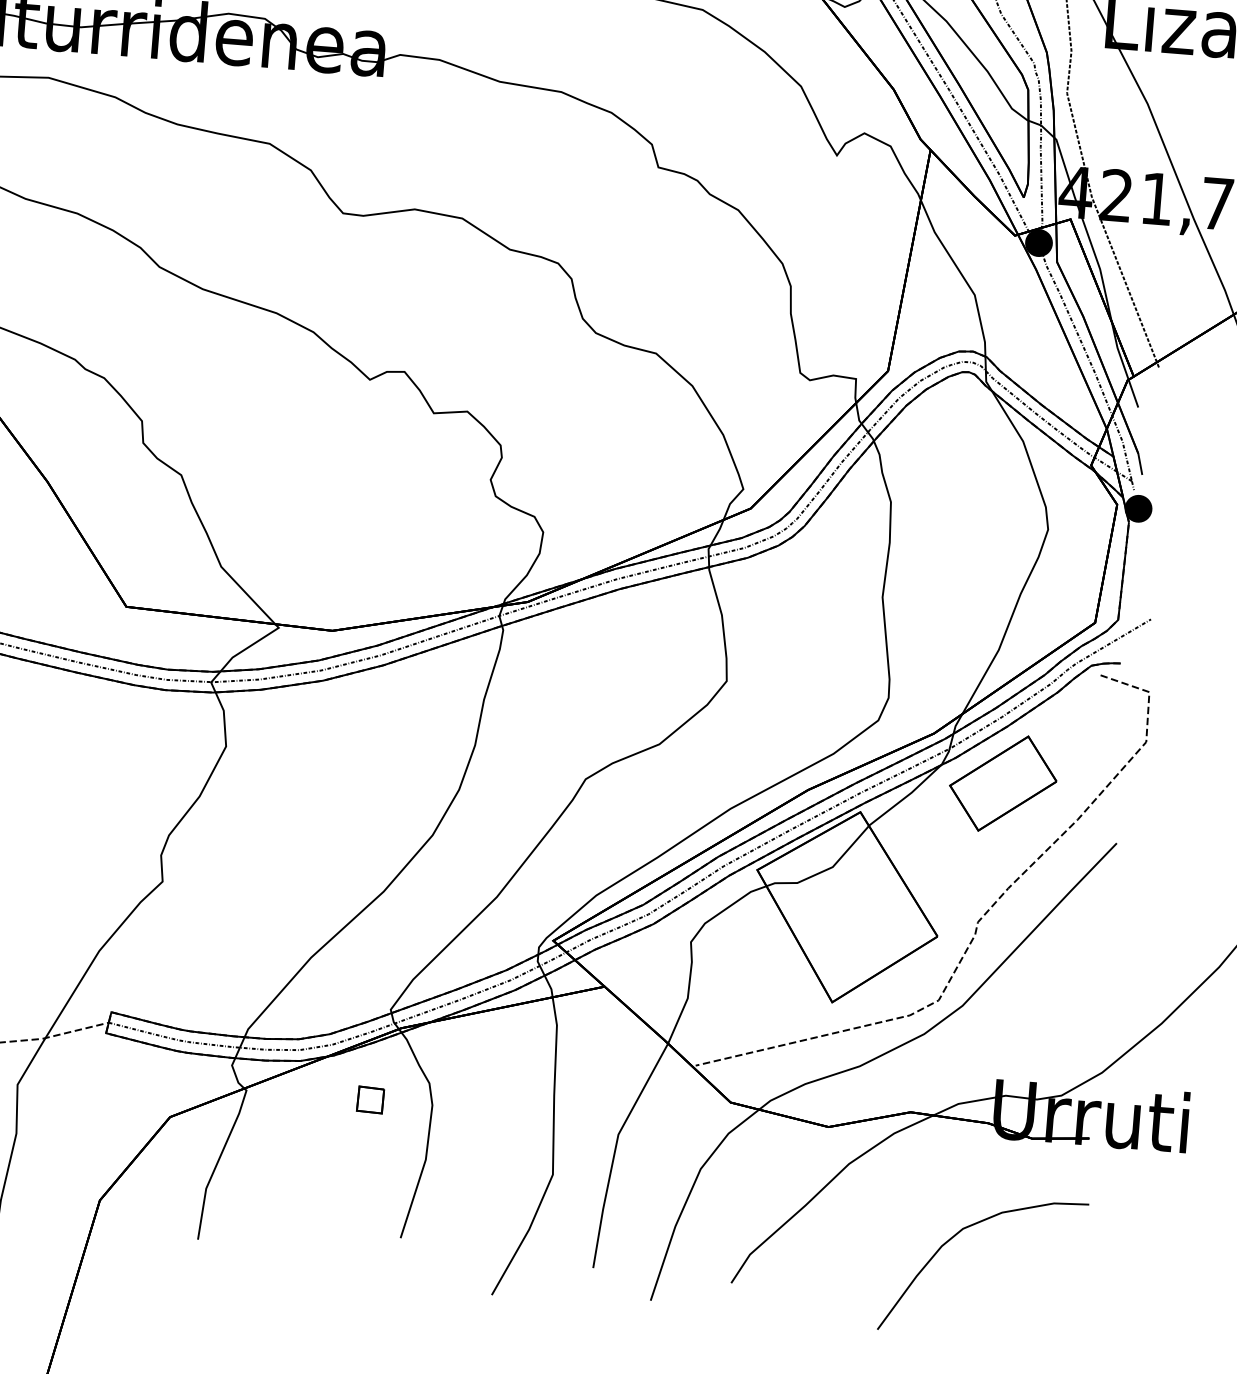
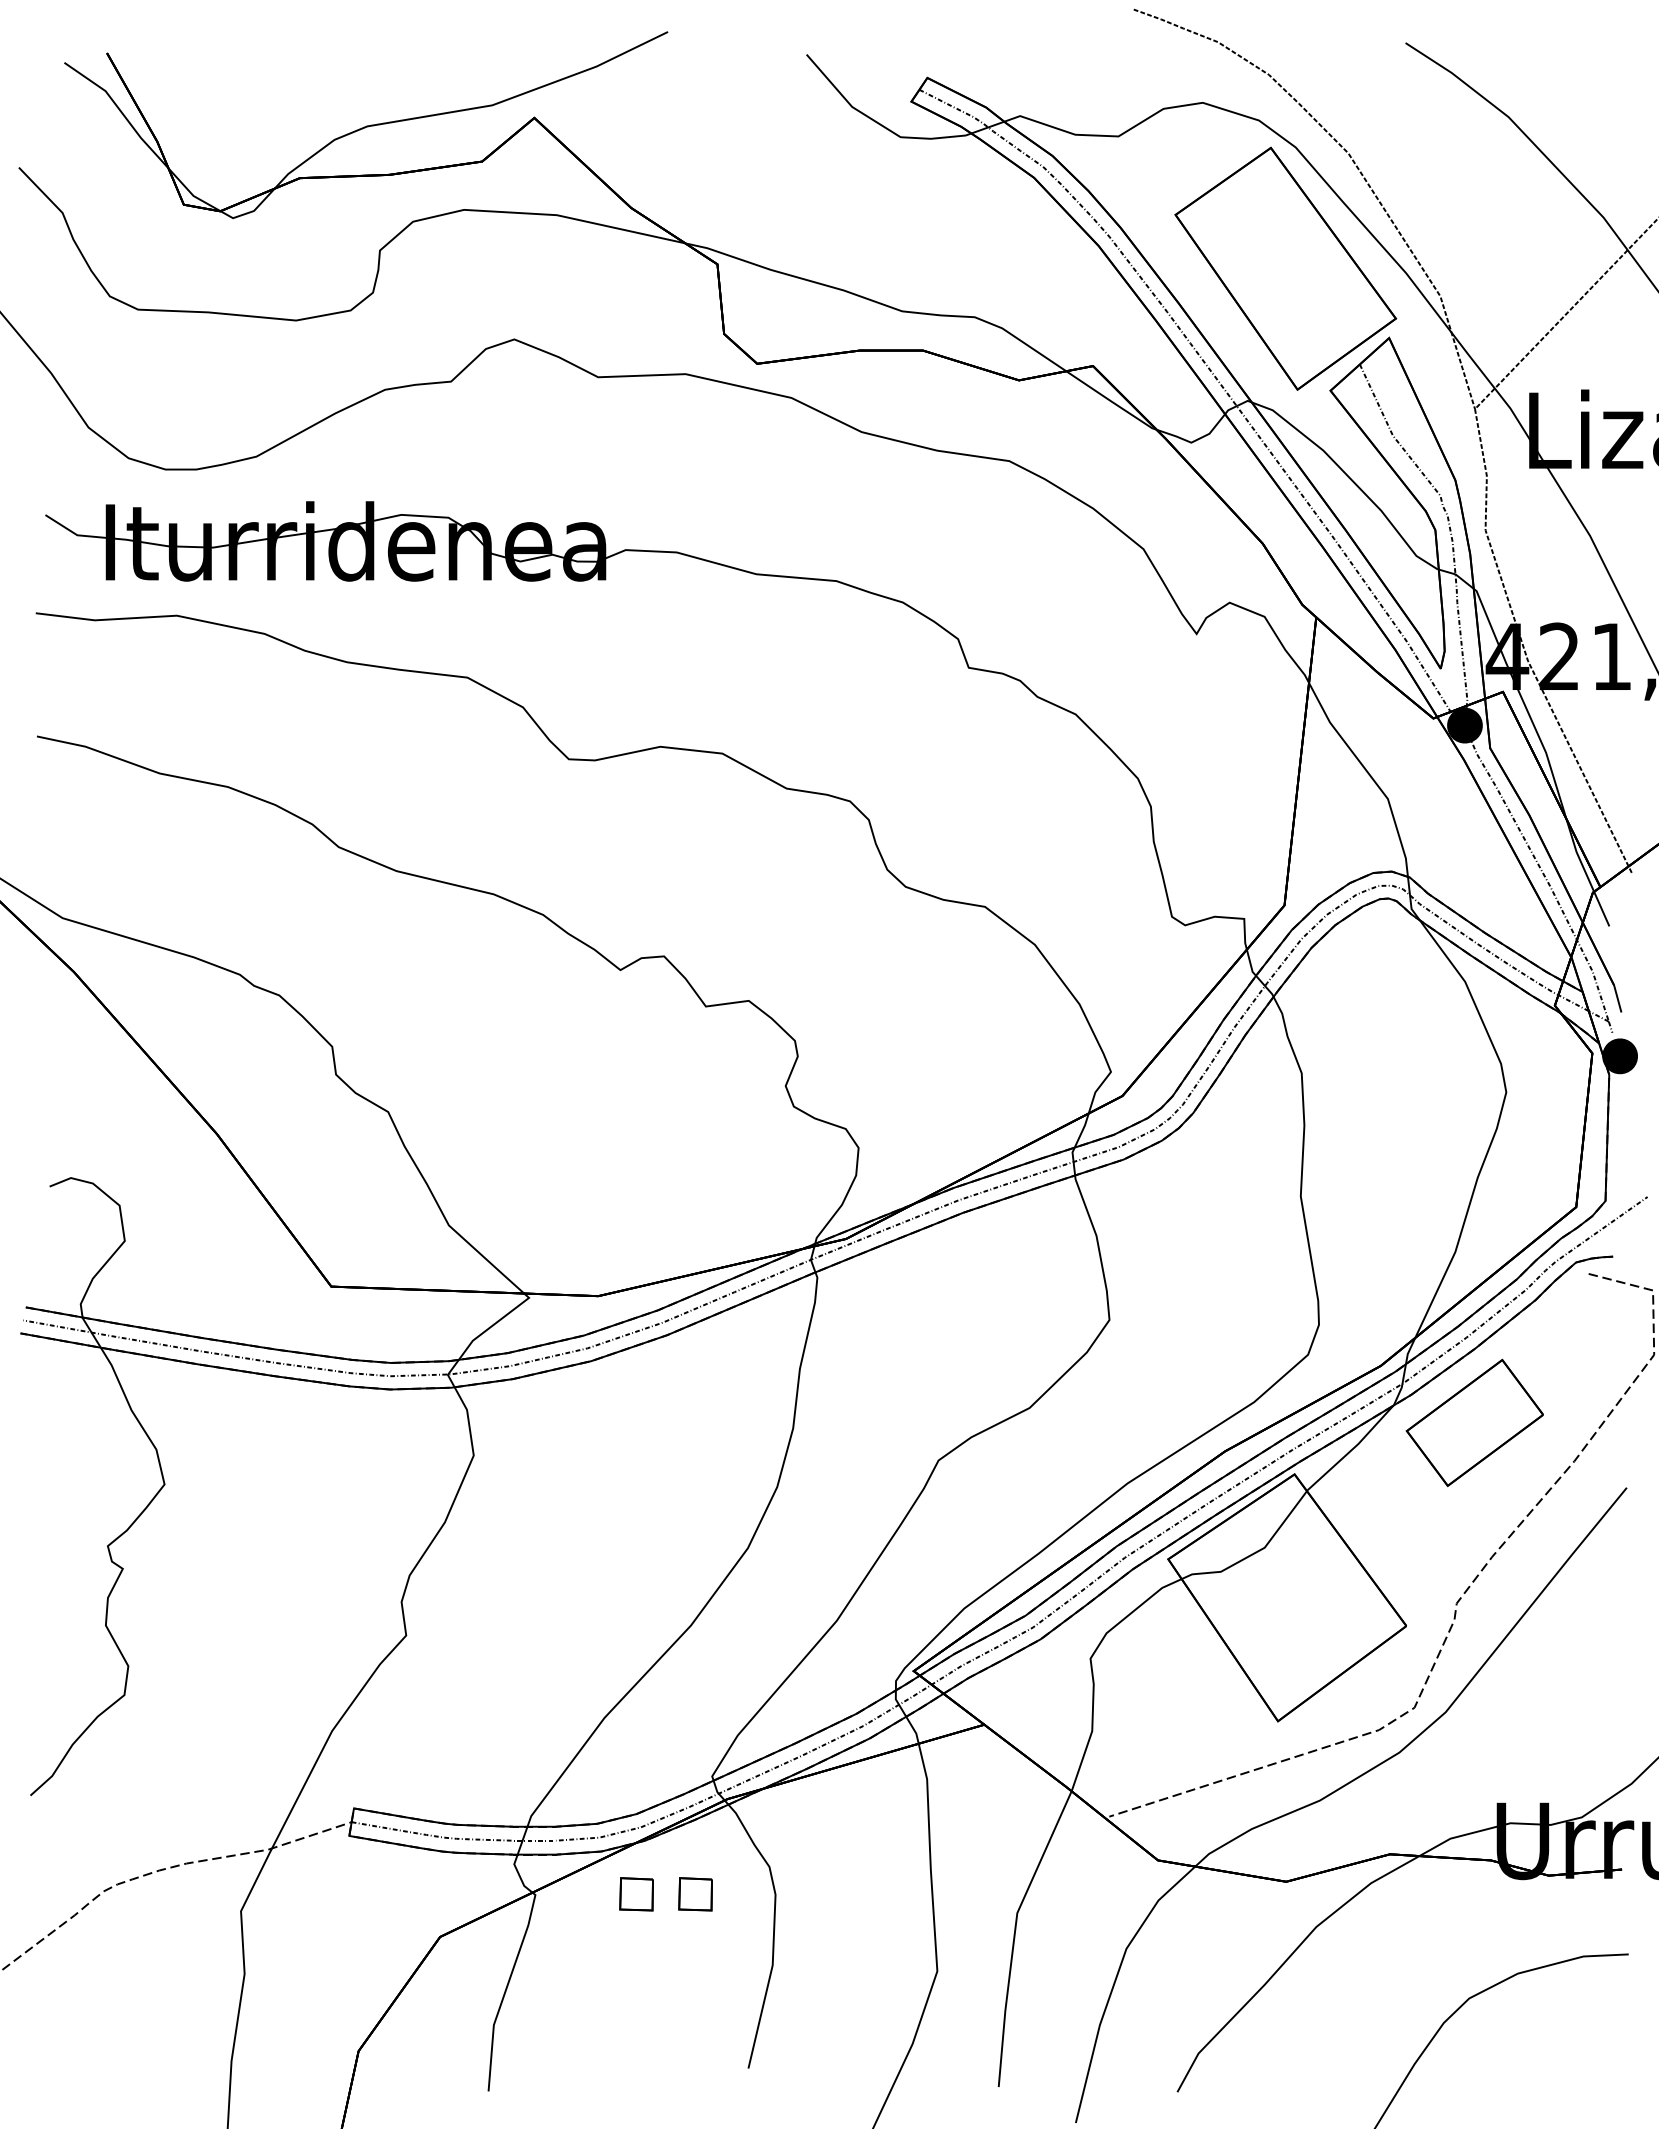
part: (324, 1096) -> (636, 1894), added

